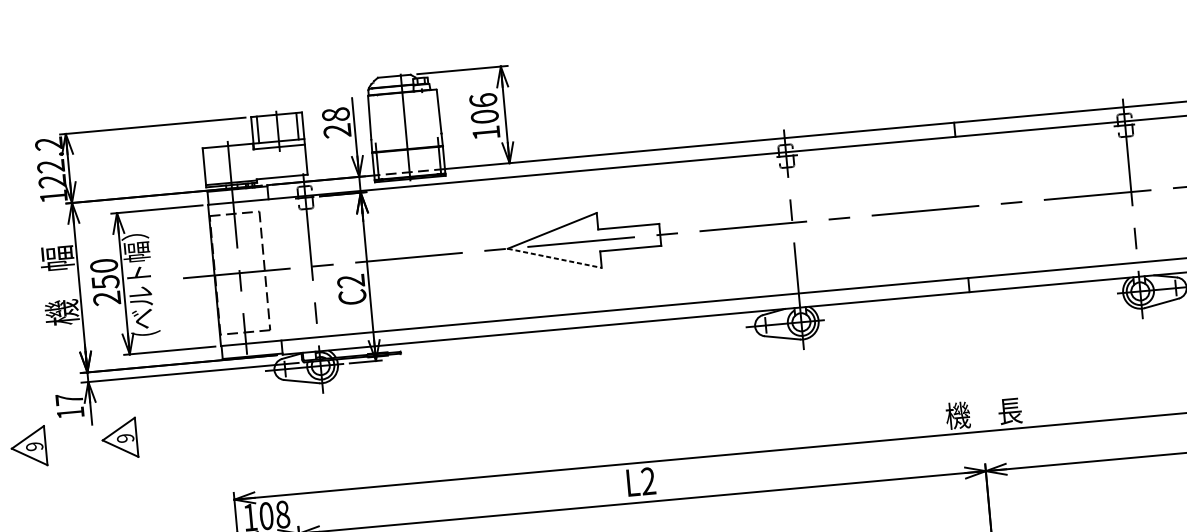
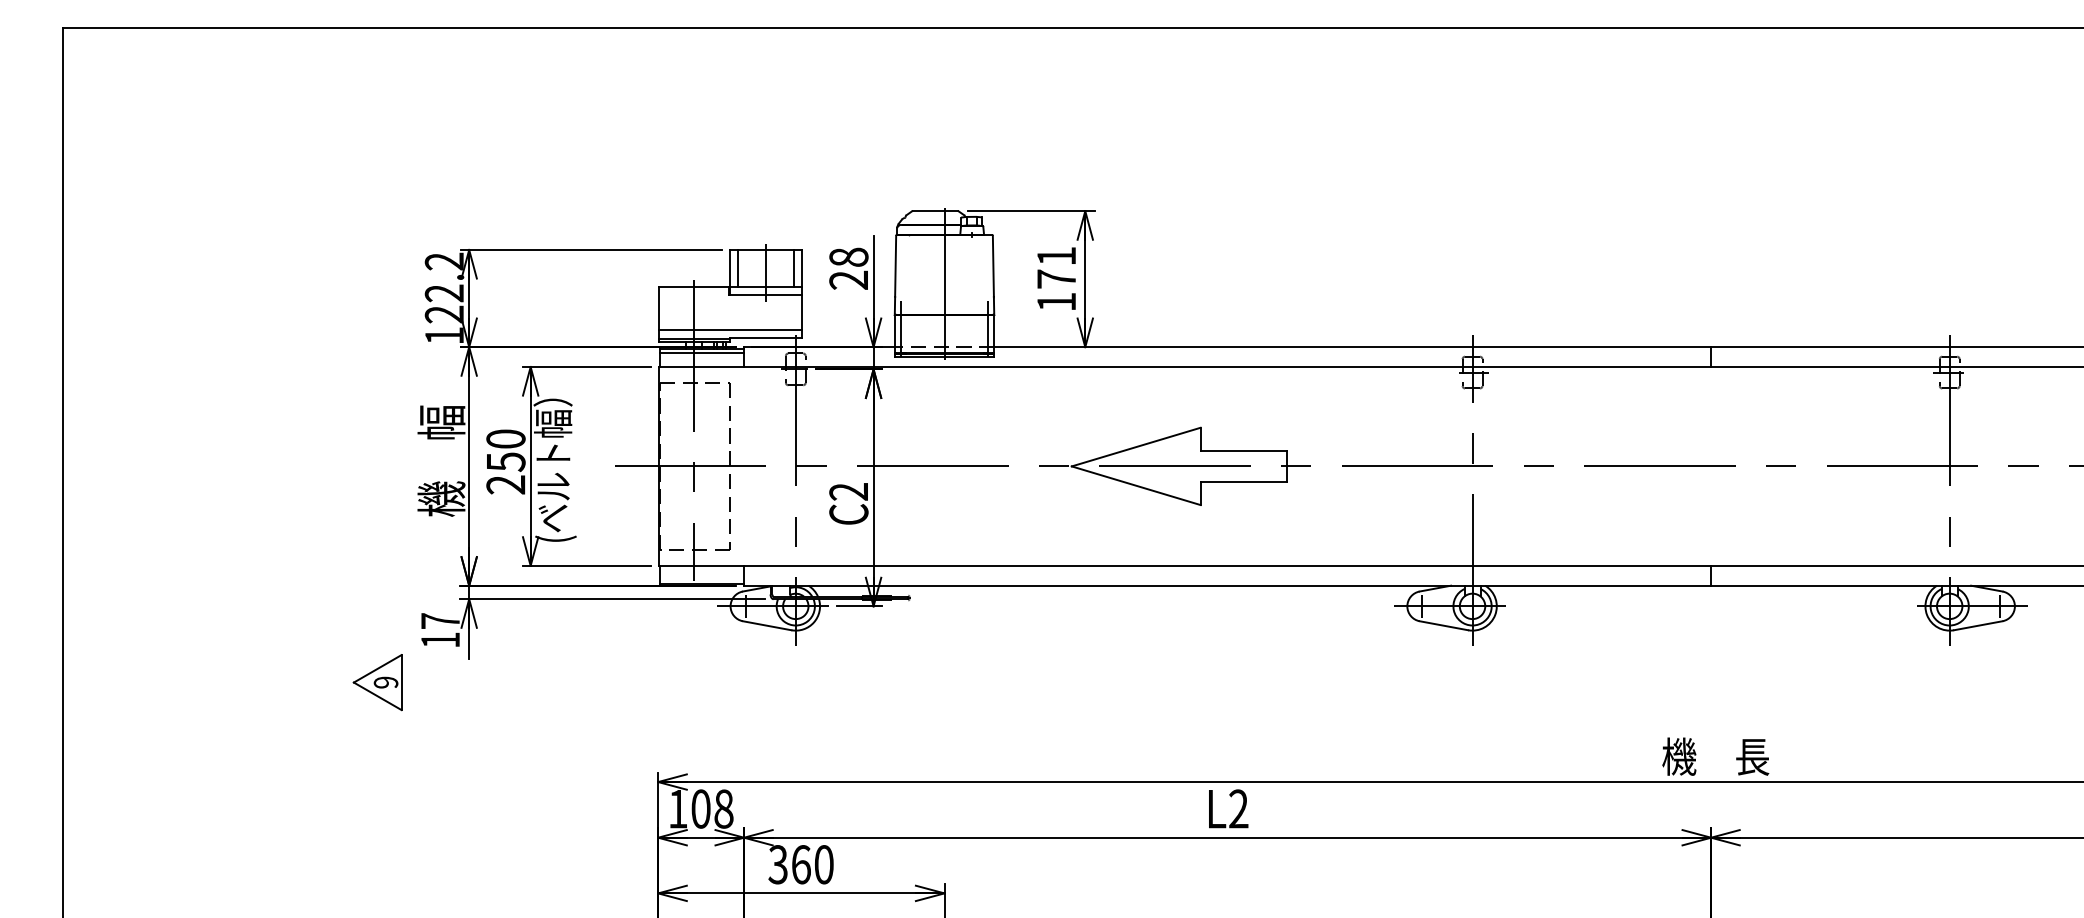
text: (484, 108) -> (1056, 267), 106 -> 171
line: (255, 173) -> (729, 329), added
line: (237, 191) -> (701, 352), added
line: (554, 258) -> (1136, 485), dashed -> solid
part: (119, 438) -> (505, 682), removed

